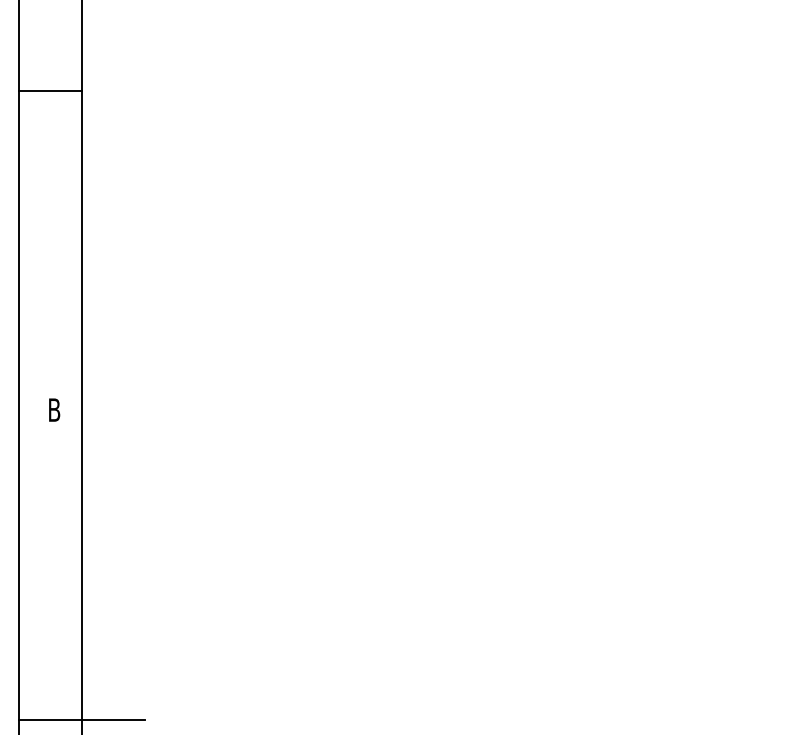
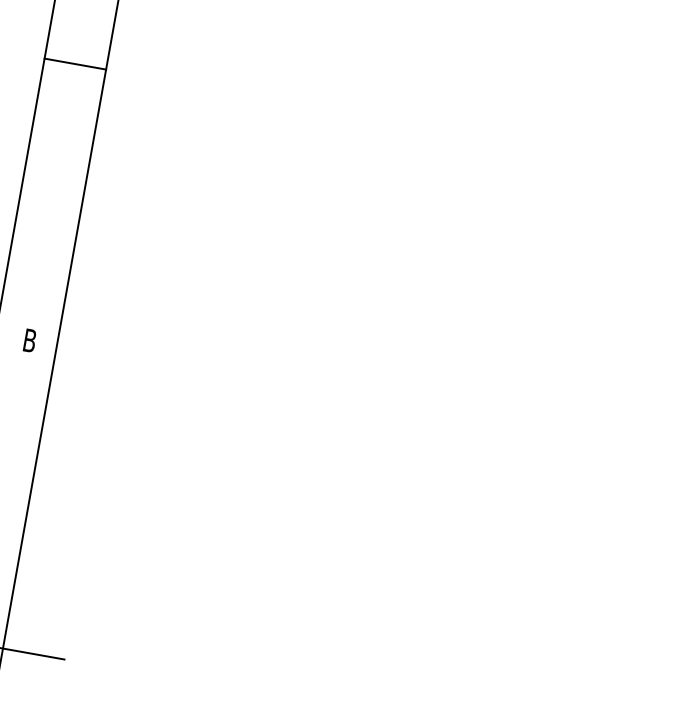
line: (50, 90) -> (75, 63), moved

